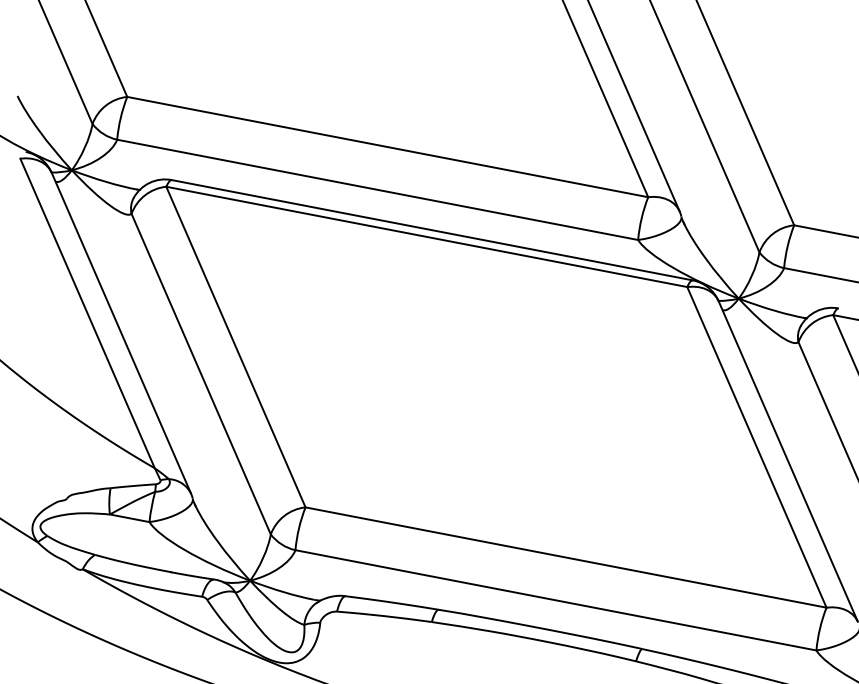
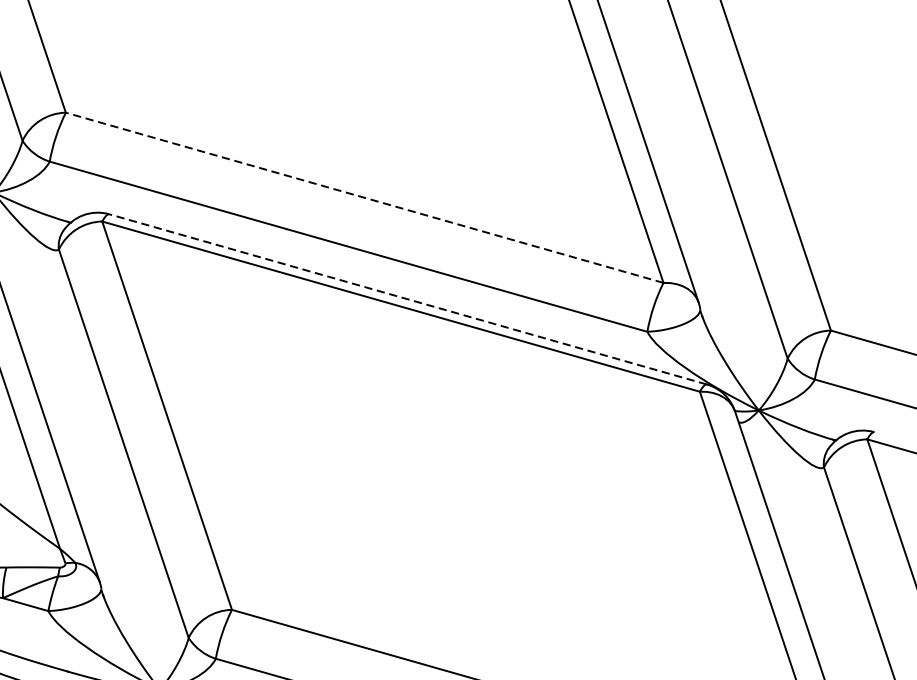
line: (387, 146) -> (364, 197), solid -> dashed
line: (431, 230) -> (407, 299), solid -> dashed

